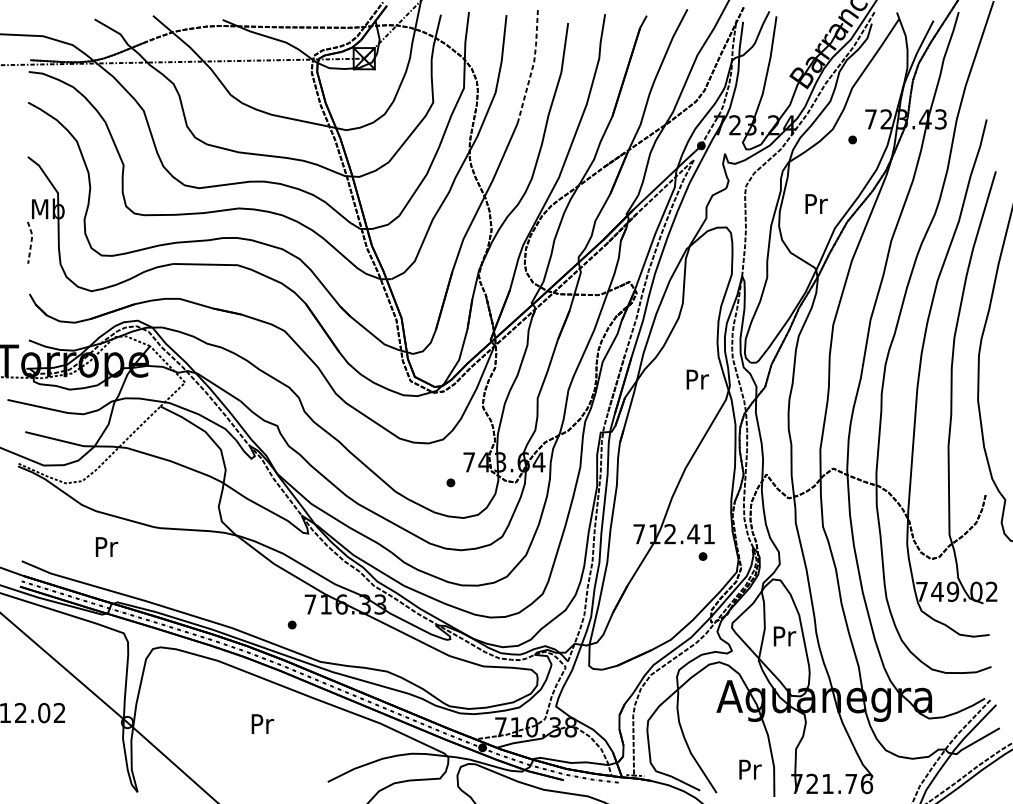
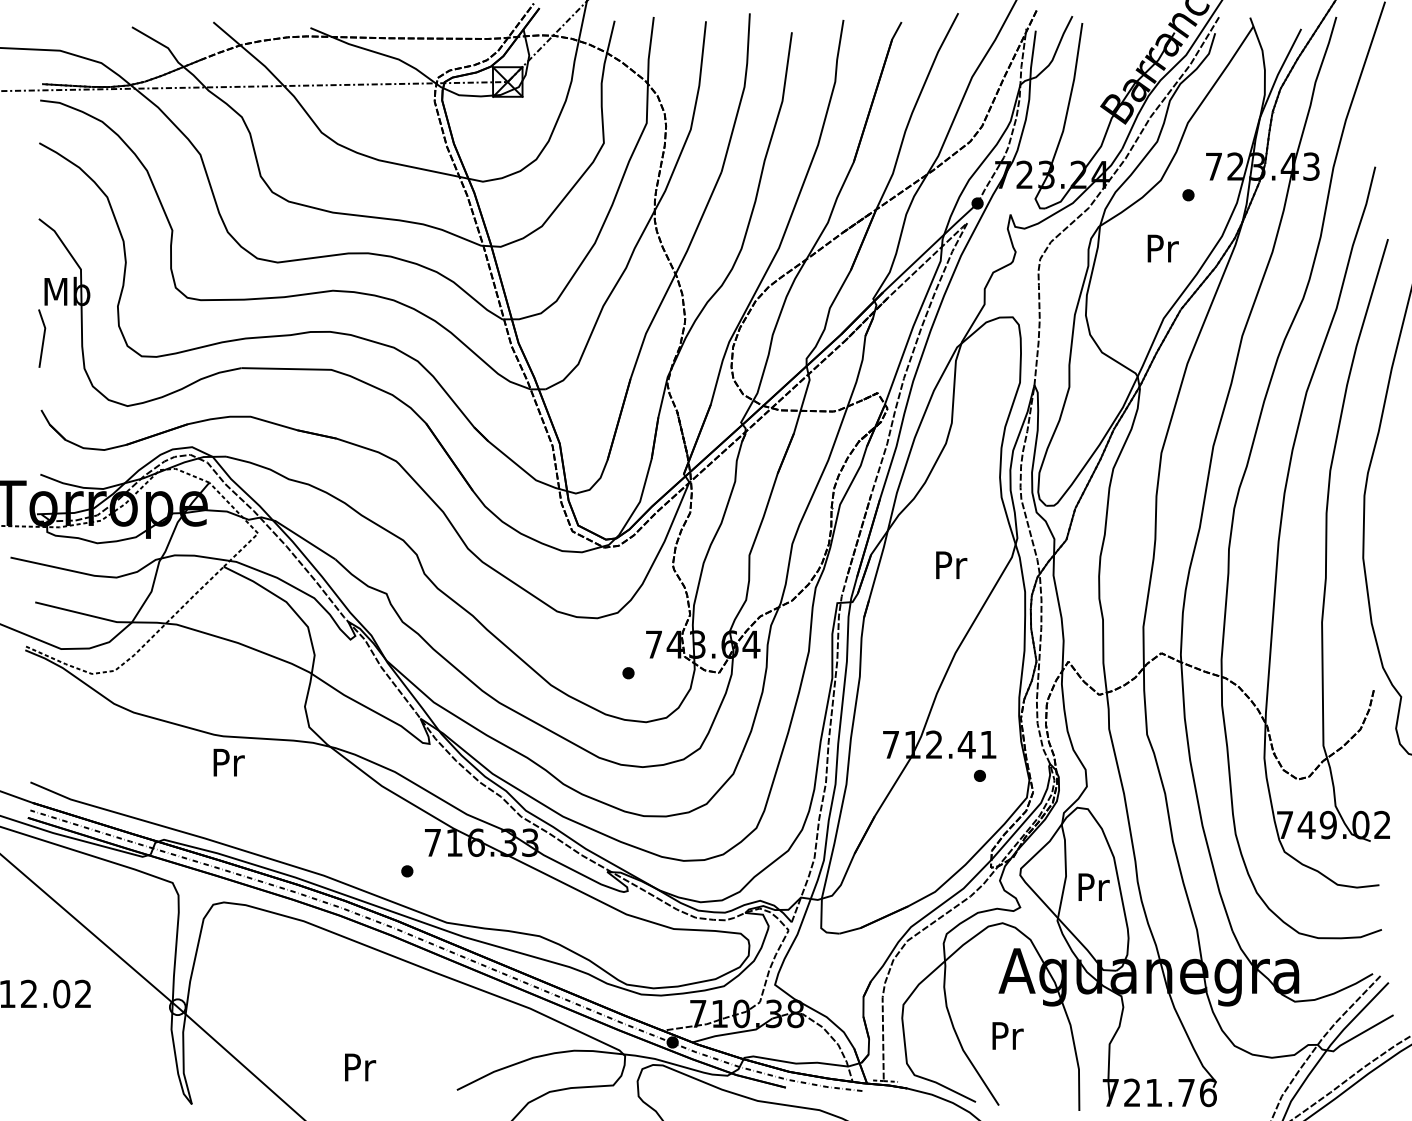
line: (533, 66) -> (743, 92), dashed -> solid
text: (816, 203) -> (1162, 248), moved
line: (31, 241) -> (43, 337), dashed -> solid
text: (697, 379) -> (951, 564), moved
text: (106, 546) -> (228, 762), moved
text: (262, 724) -> (360, 1067), moved
text: (750, 769) -> (1007, 1035), moved

